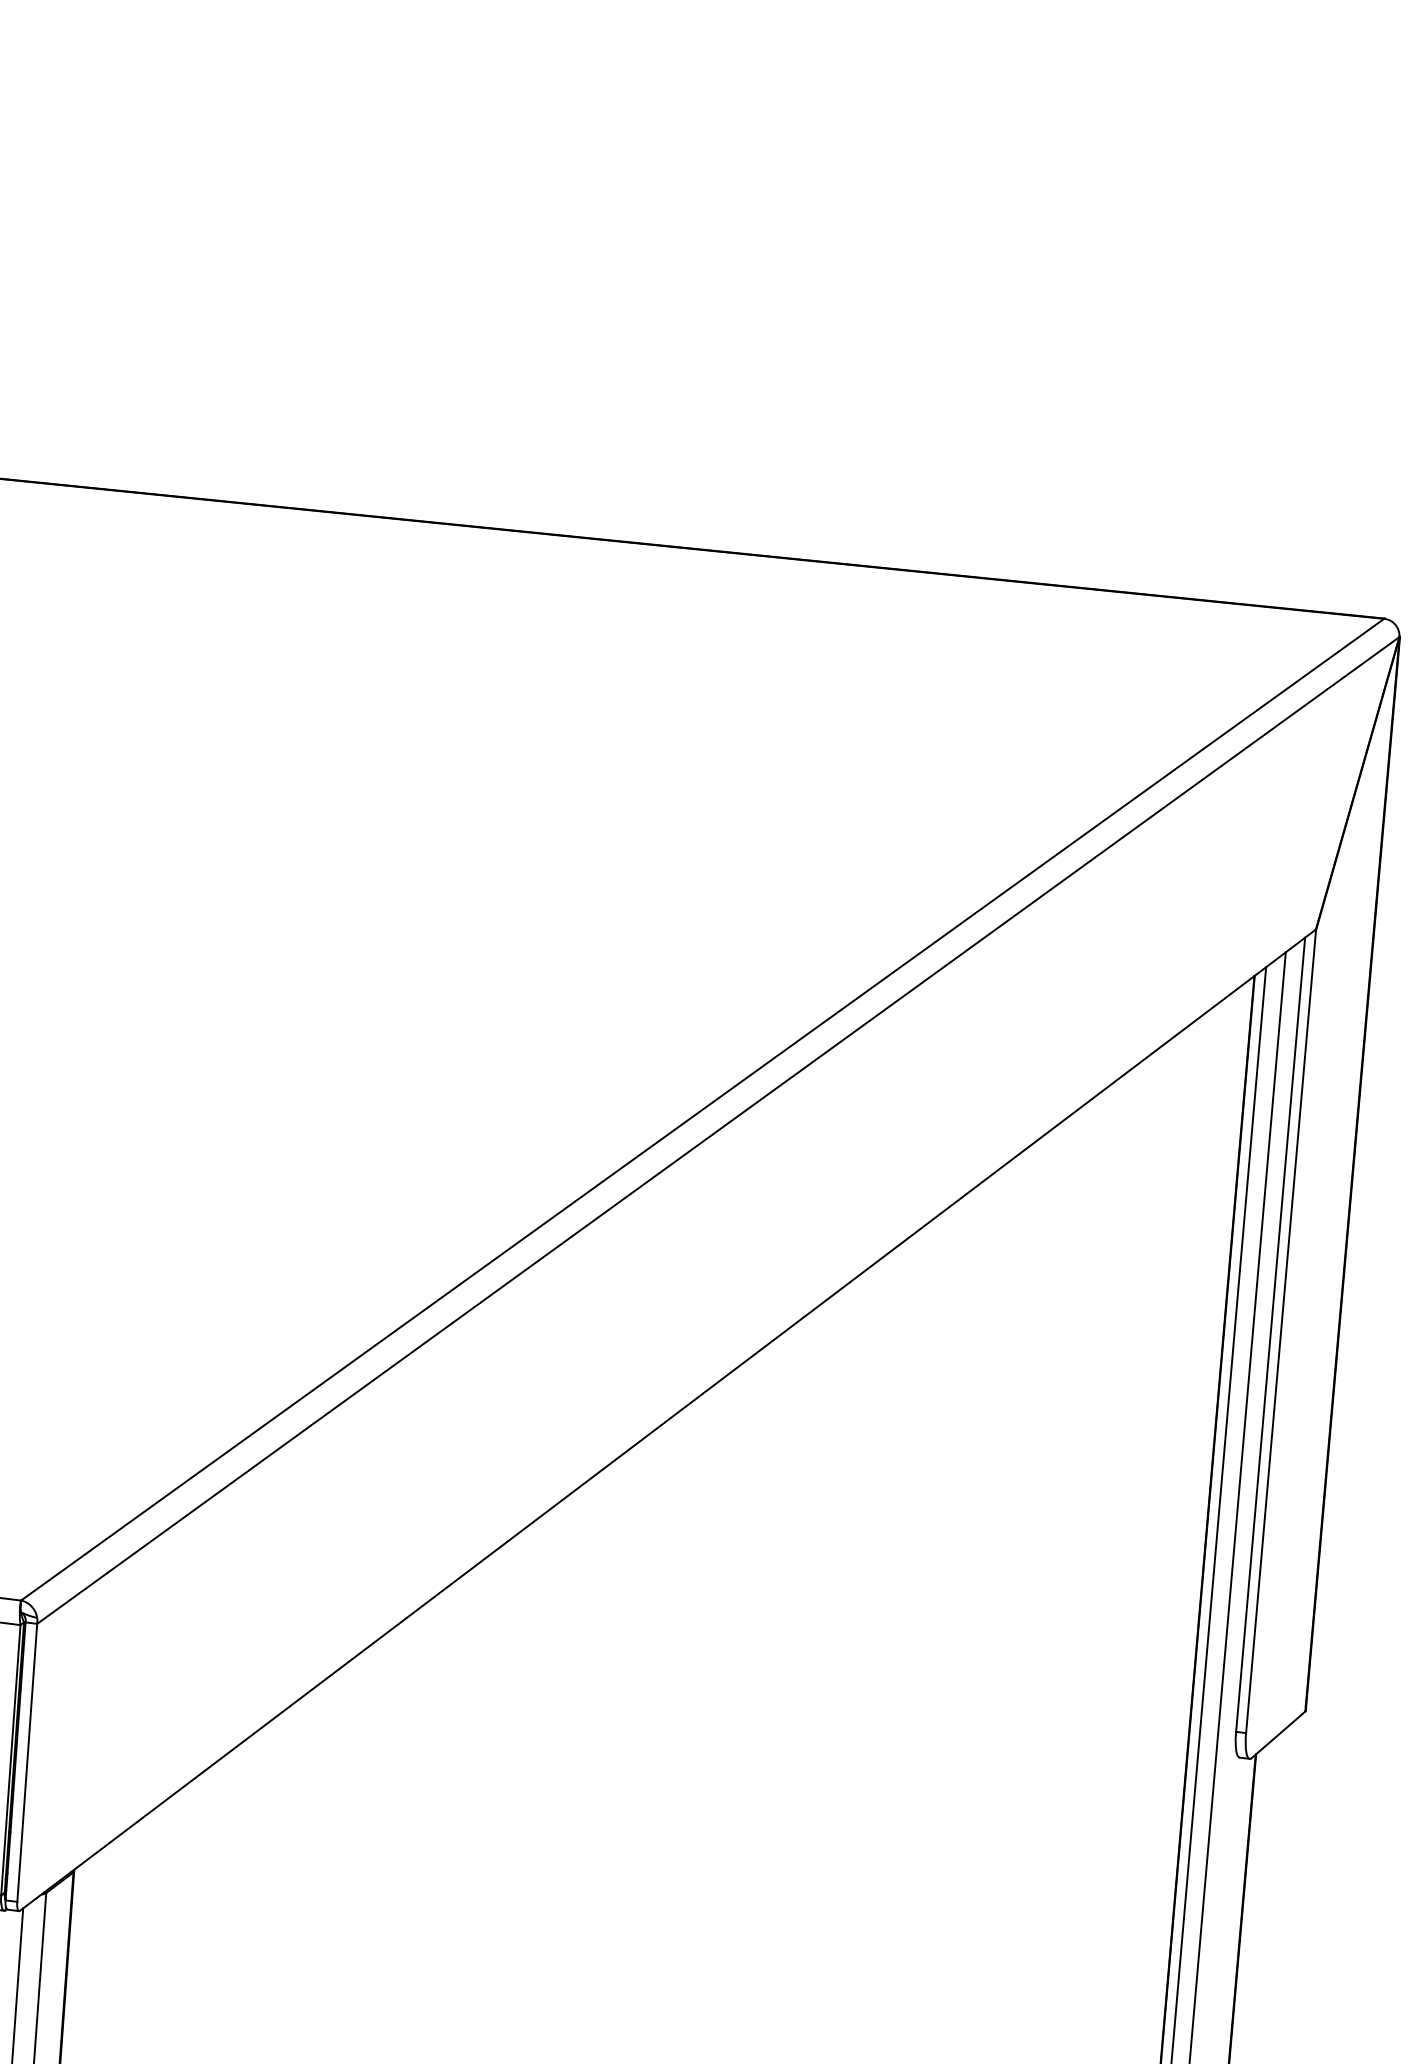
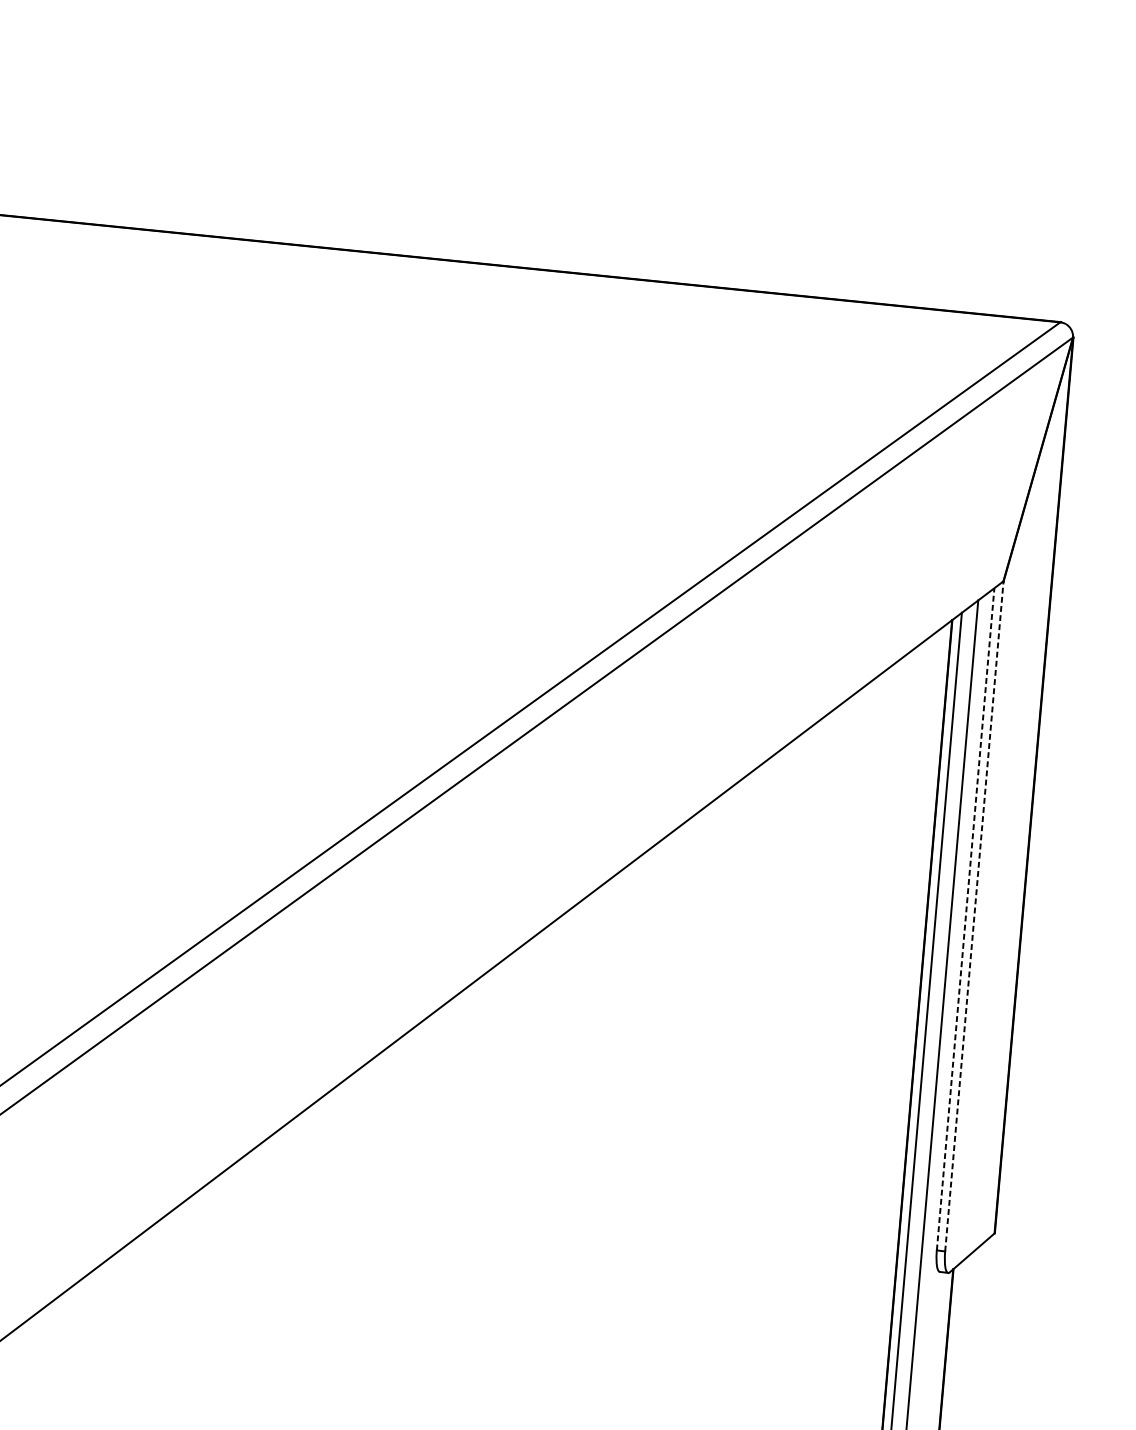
line: (1281, 1331) -> (974, 916), solid -> dashed
line: (1270, 1334) -> (965, 919), solid -> dashed

